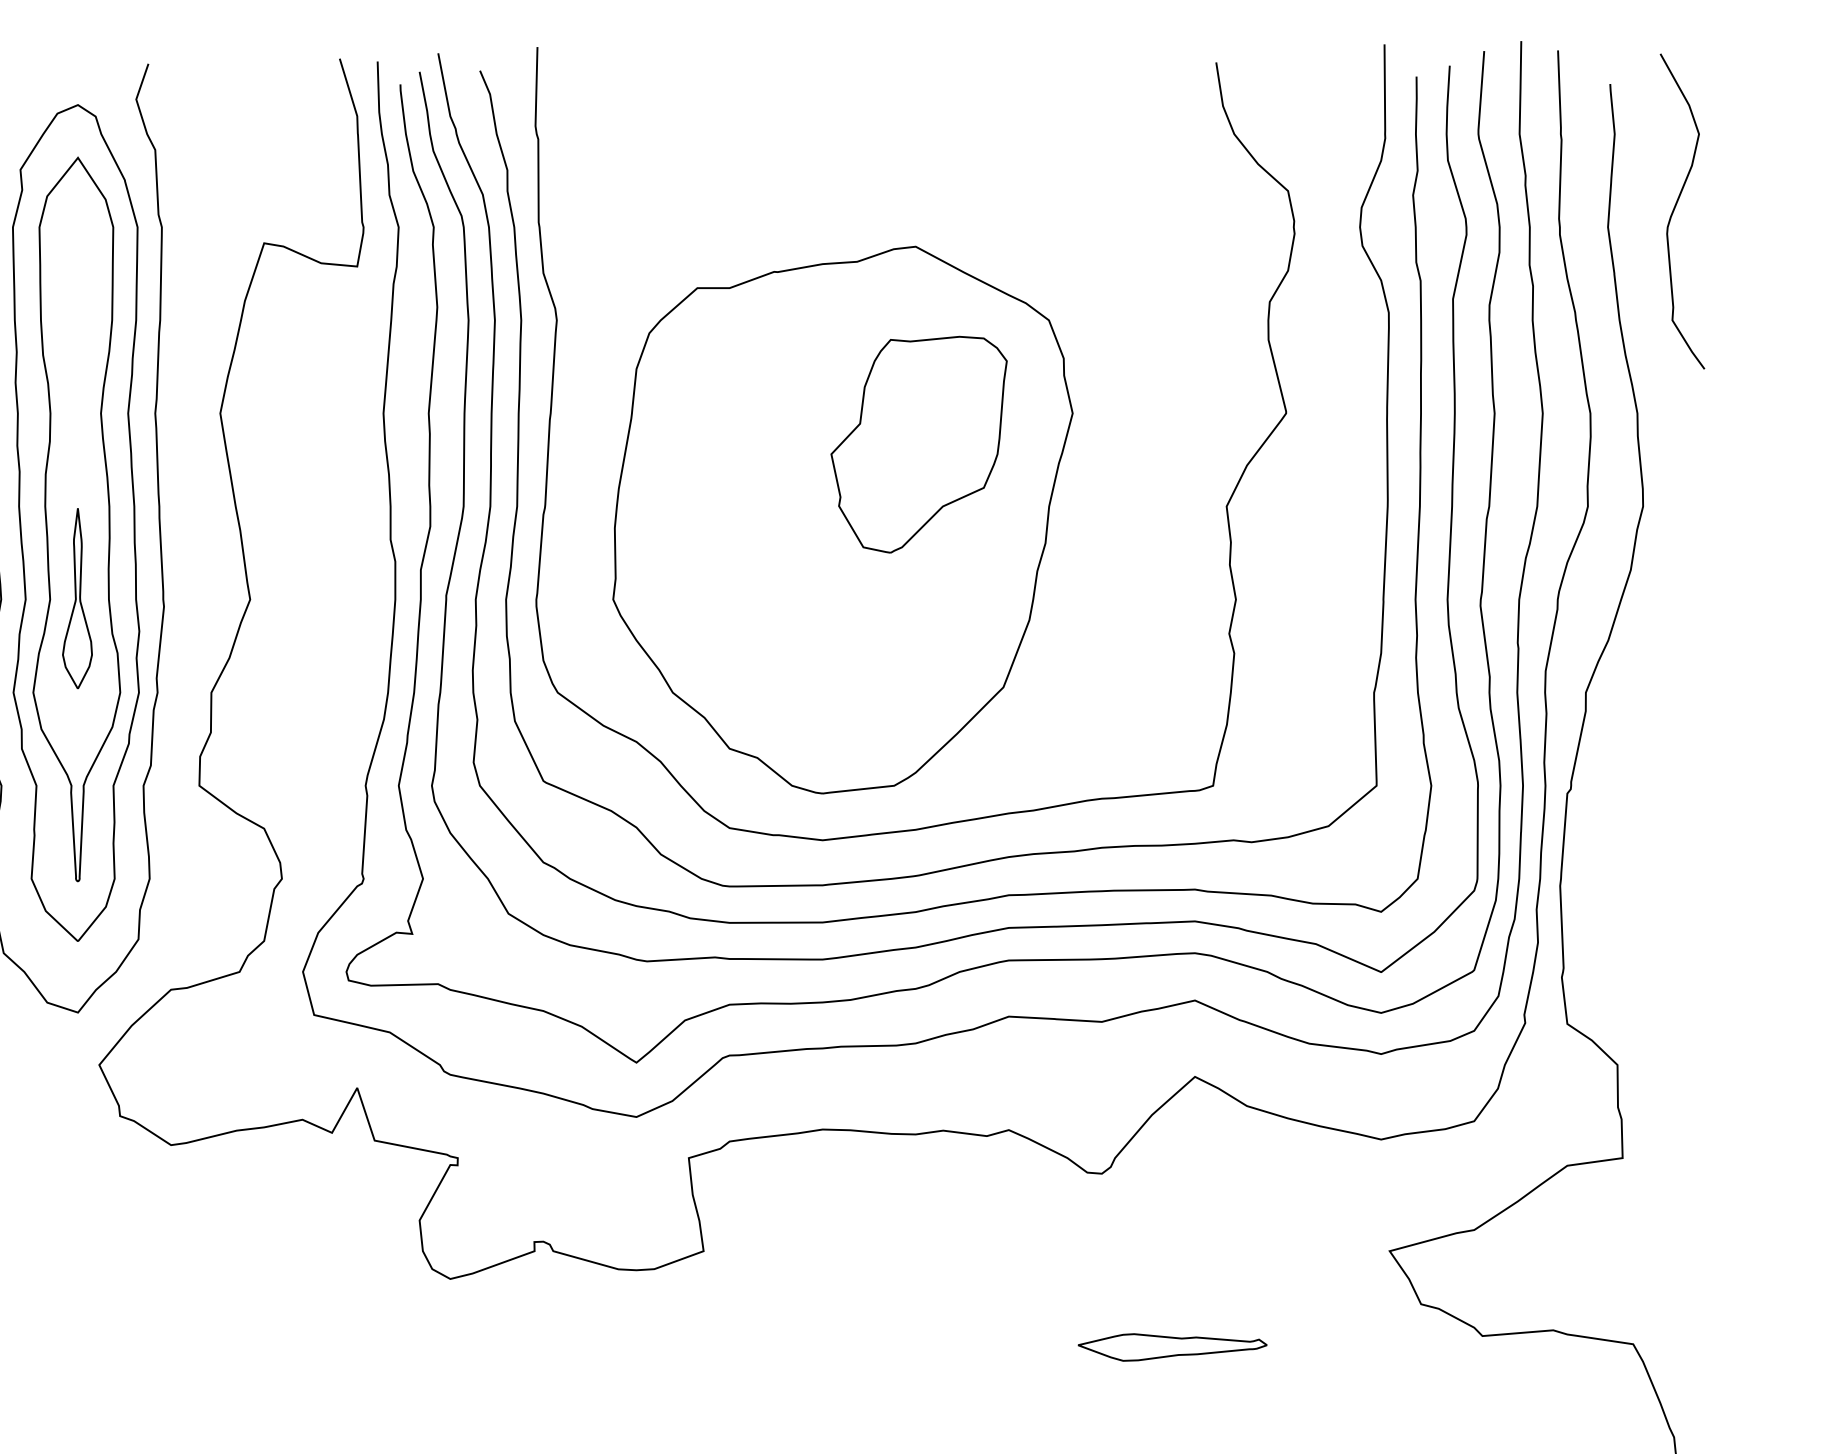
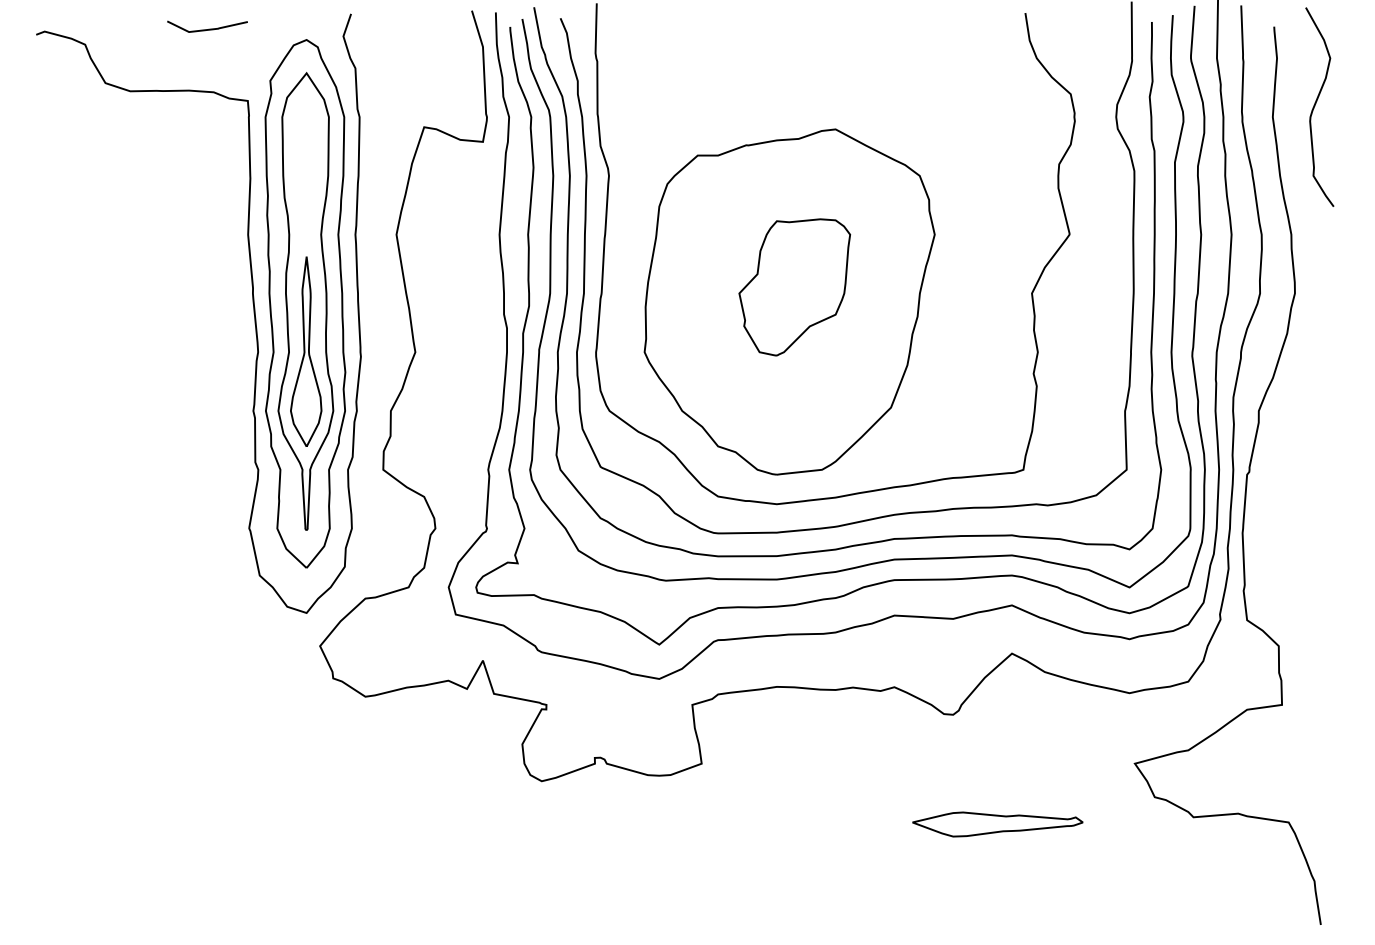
part: (918, 444) -> (794, 287), moved
part: (77, 598) -> (306, 351), size x1.67
part: (1172, 1347) -> (997, 824), size x1.43

